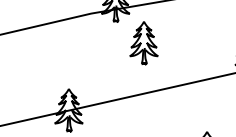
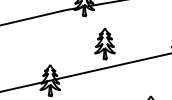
part: (143, 43) -> (104, 44), moved

